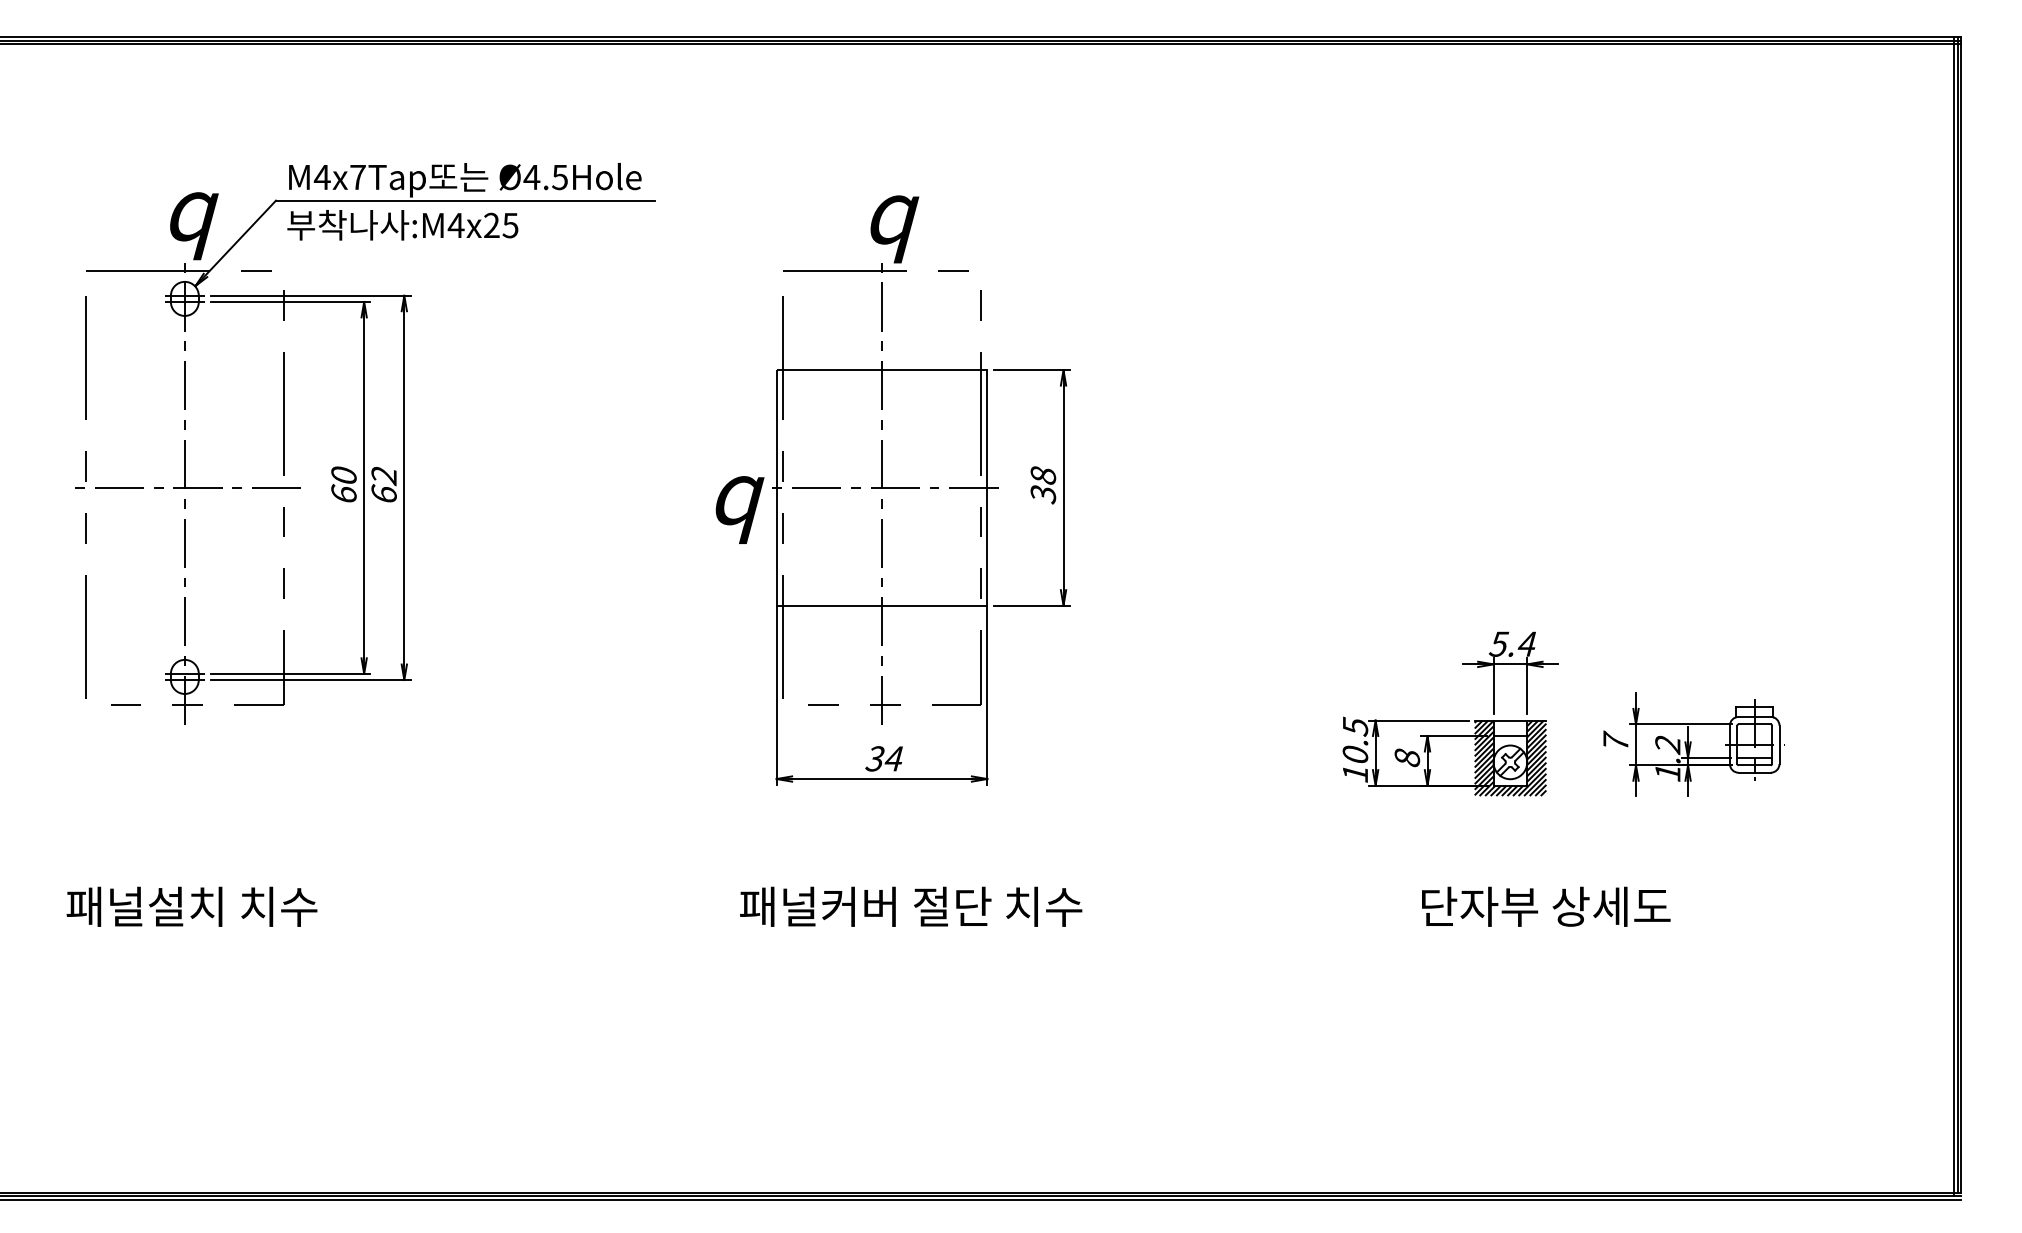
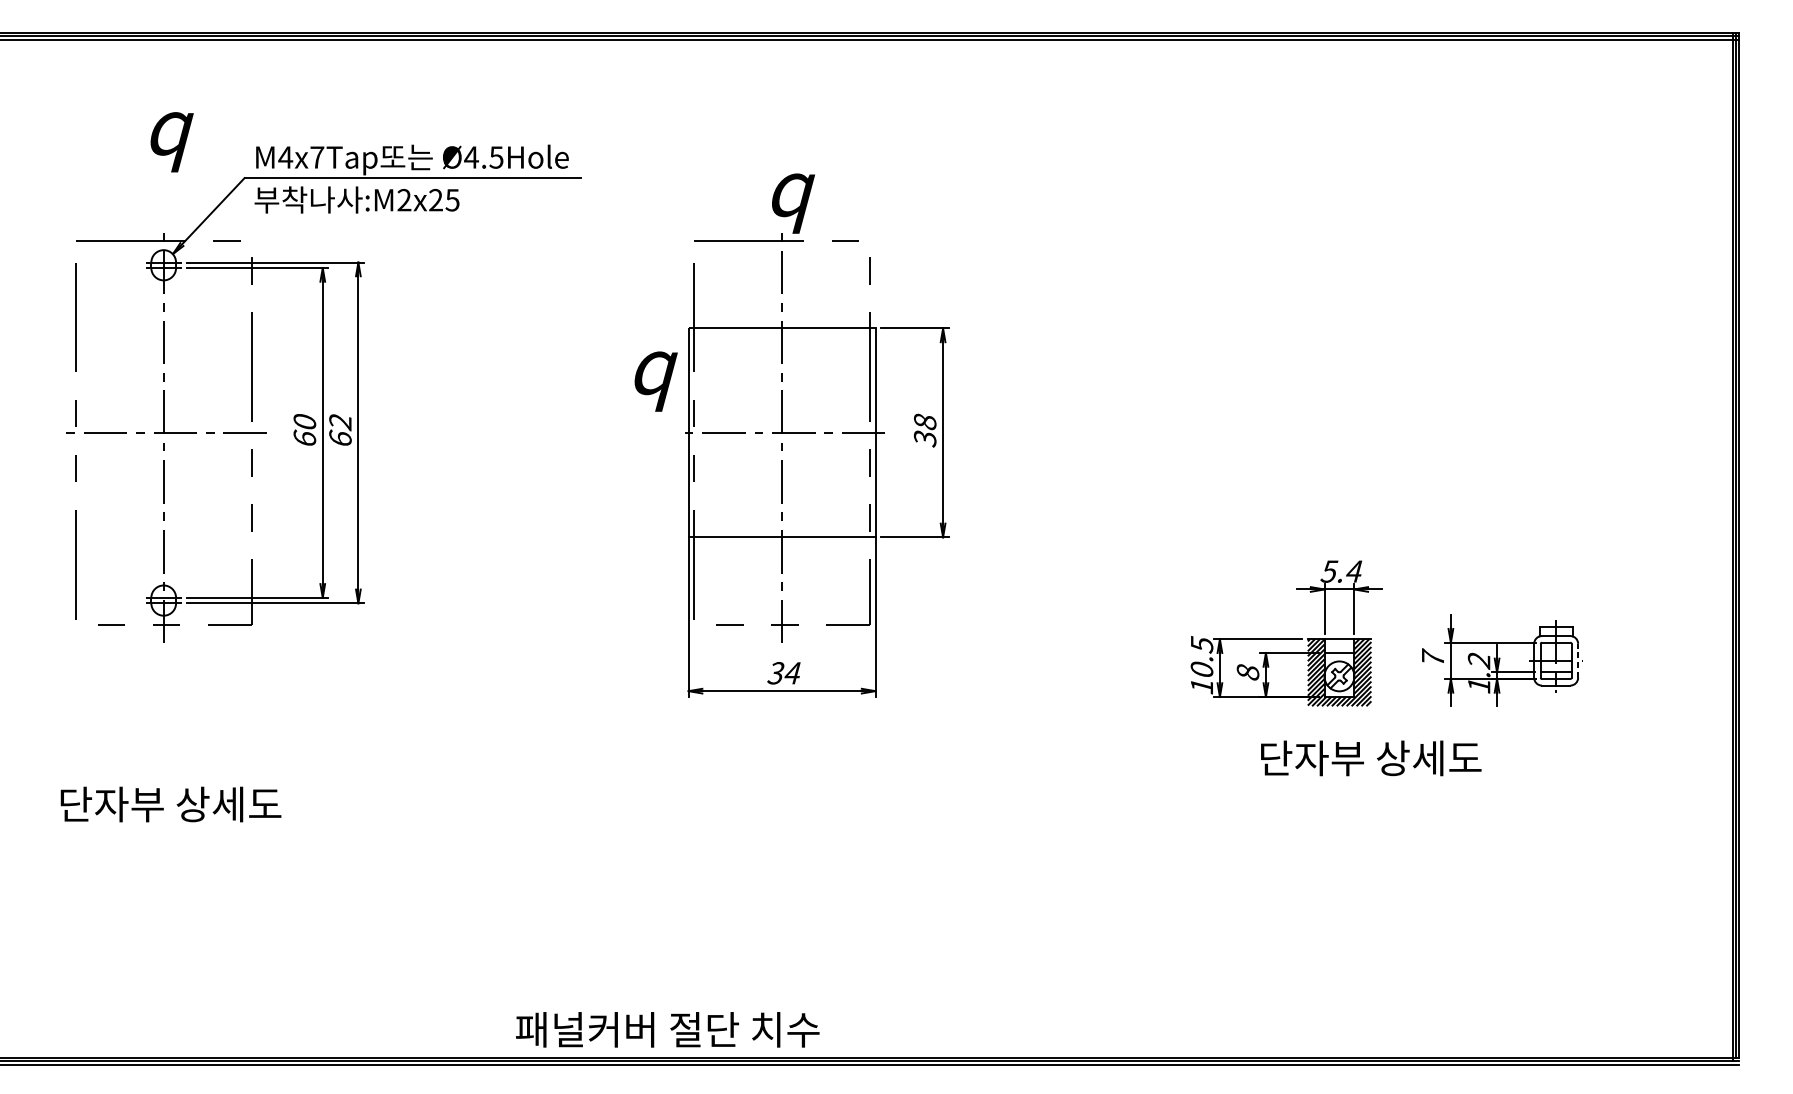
text: (455, 224) -> (403, 199), :M4x25 -> :M2x25
text: (194, 226) -> (172, 142), moved
text: (739, 509) -> (655, 381), moved
line: (1779, 744) -> (1578, 660), solid -> dashed
text: (191, 906) -> (169, 804), 패널설치 치수 -> 단자부 상세도
text: (911, 906) -> (668, 1029), moved
text: (1546, 906) -> (1371, 758), moved

